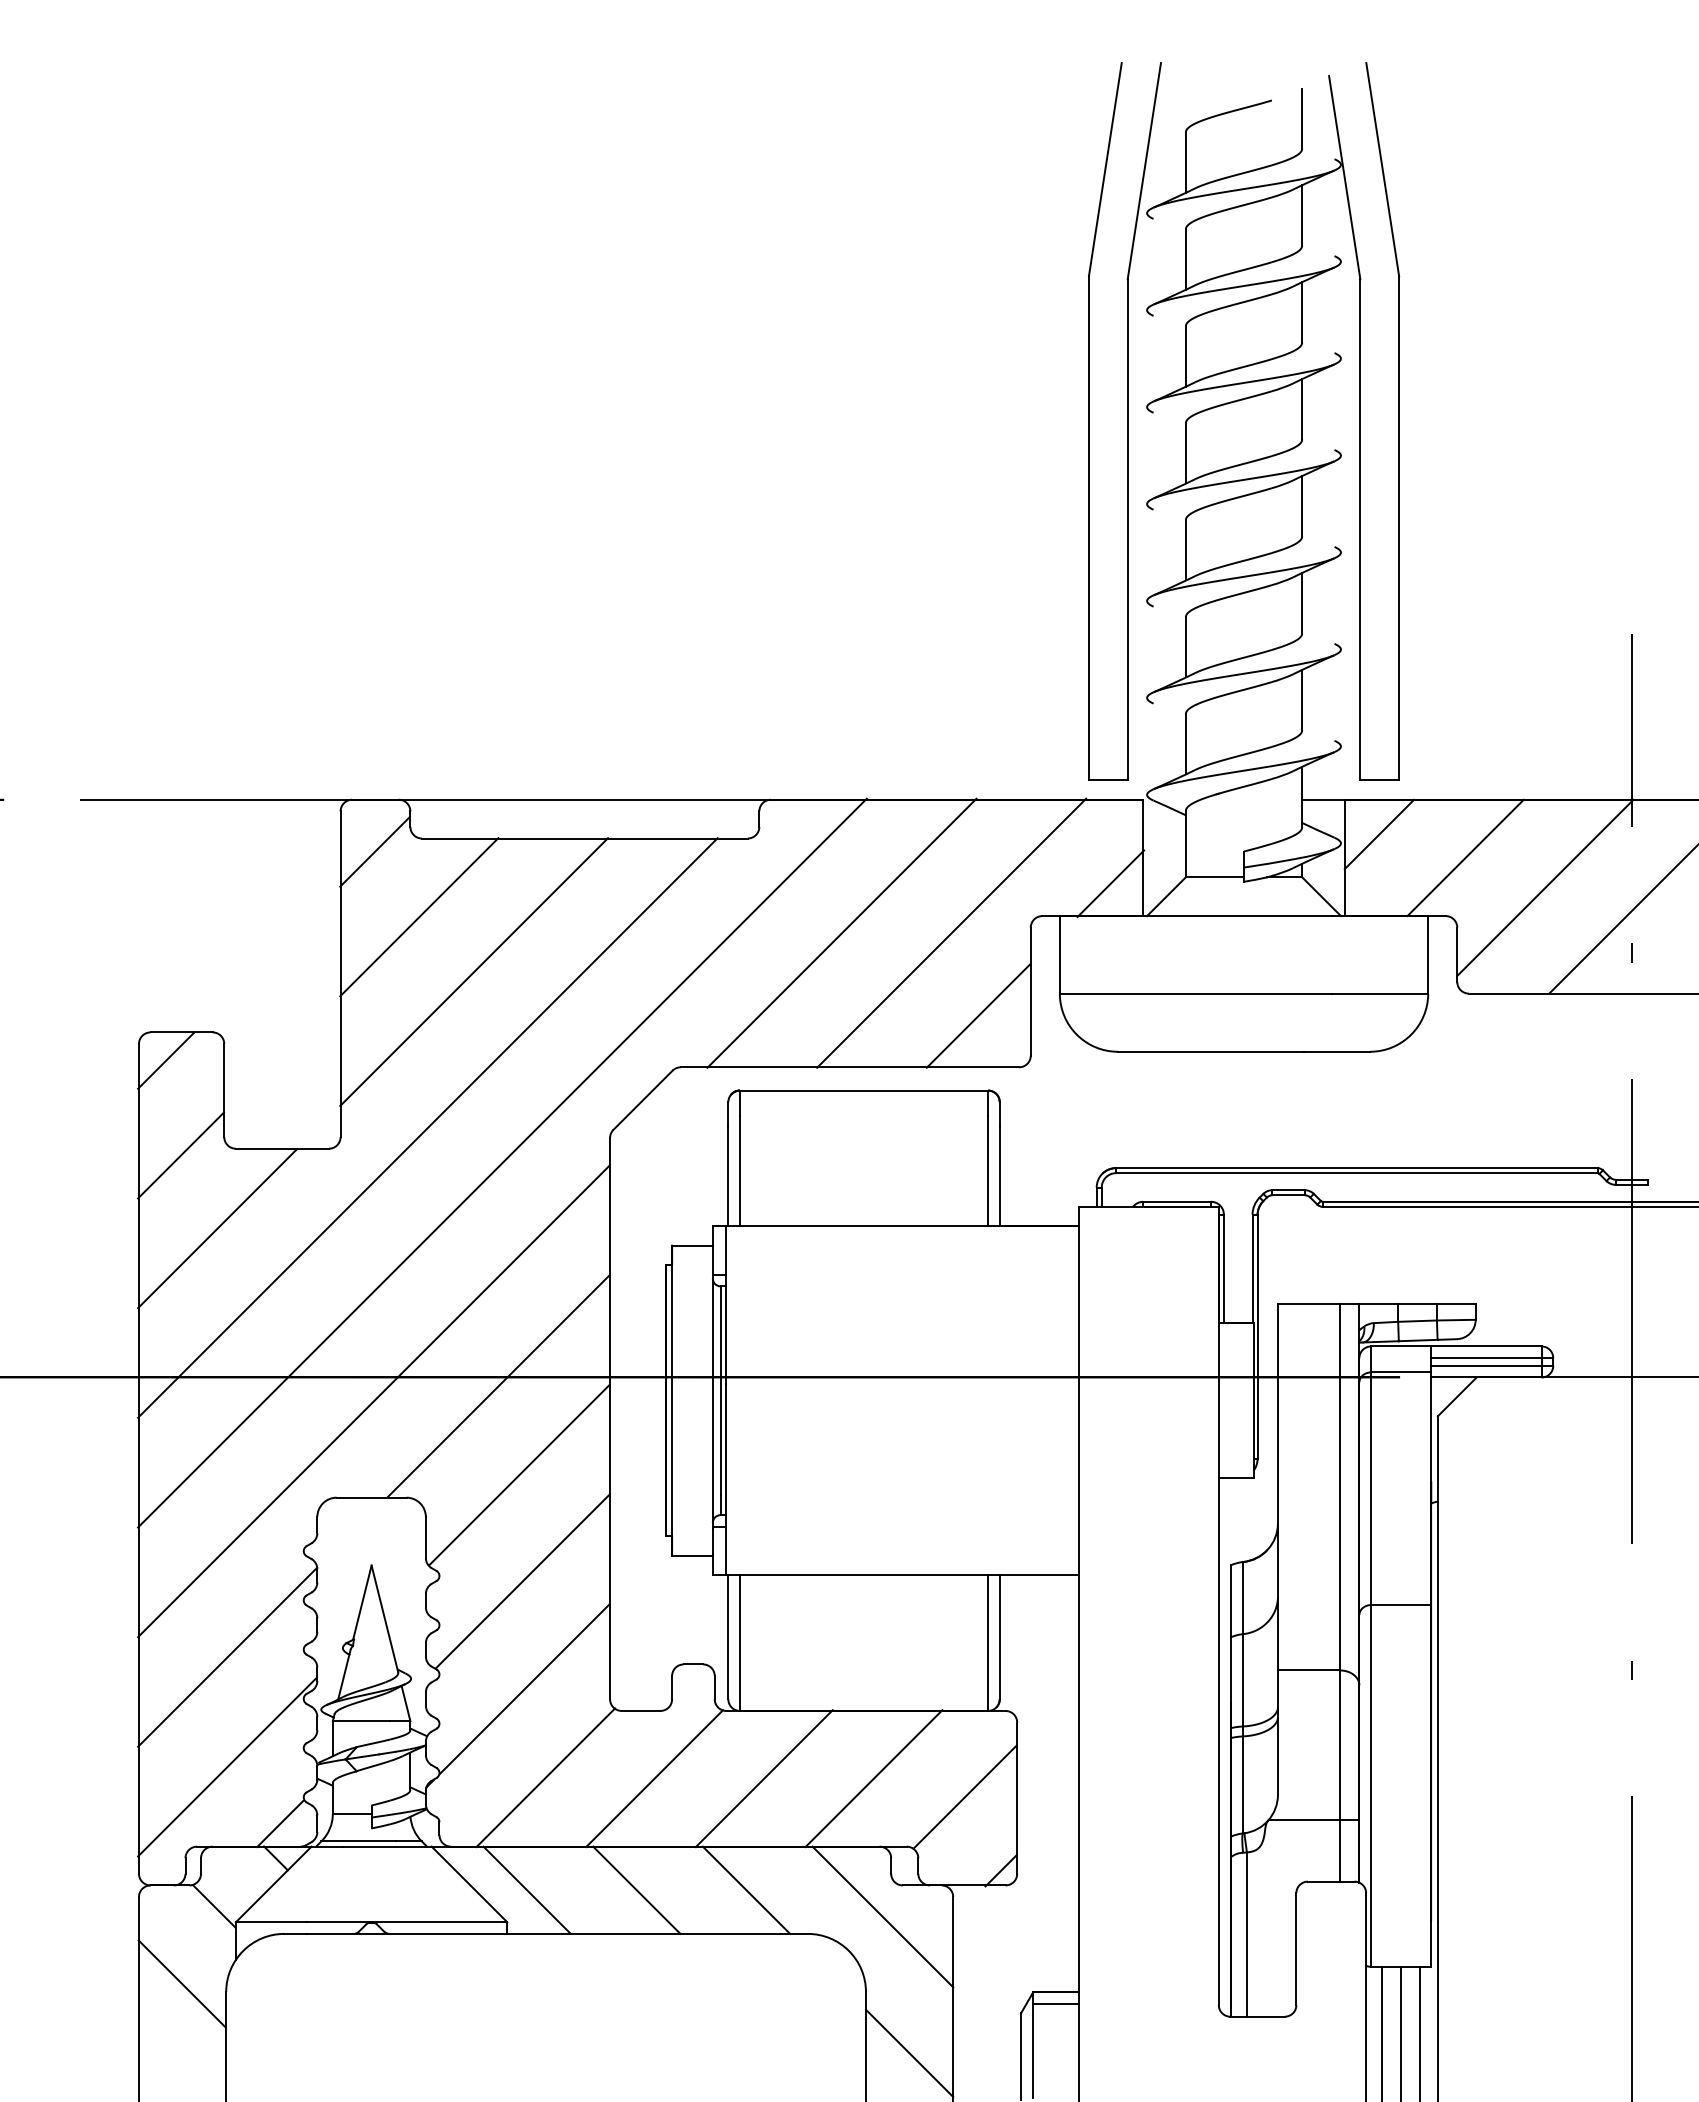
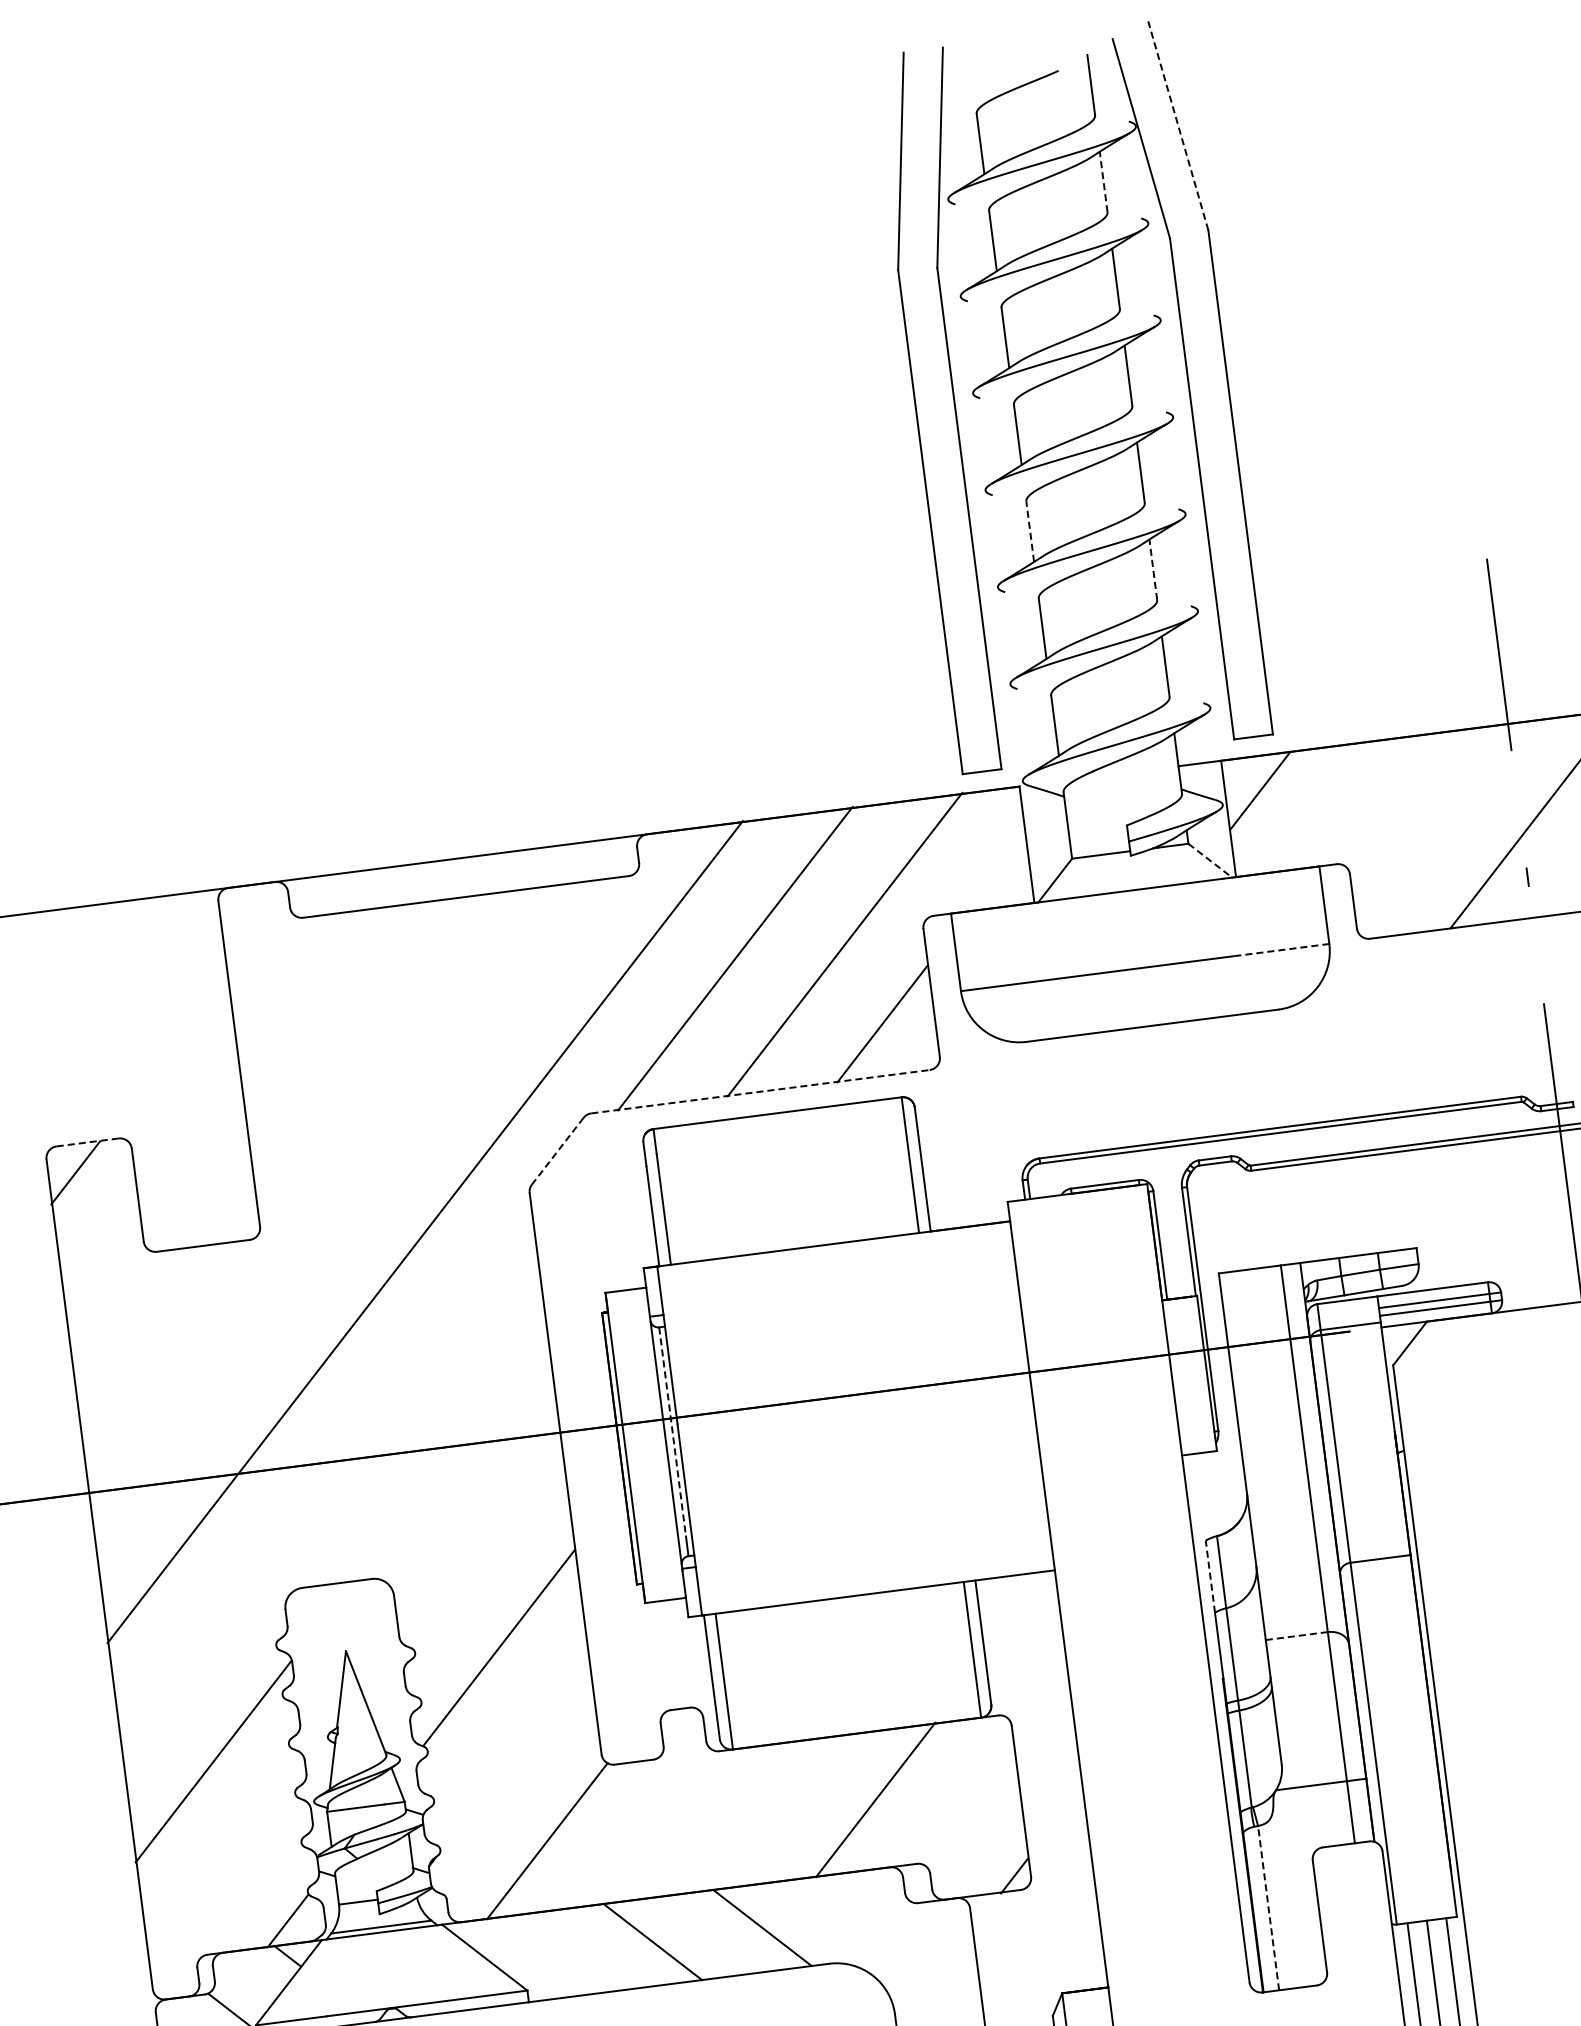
line: (1382, 169) -> (1178, 125), solid -> dashed
line: (1302, 215) -> (1103, 181), solid -> dashed
line: (1185, 549) -> (1029, 530), solid -> dashed
line: (1302, 602) -> (1153, 568), solid -> dashed
line: (374, 851) -> (257, 936), removed
line: (1465, 857) -> (1349, 803), removed
line: (1110, 883) -> (997, 874), removed
line: (1545, 887) -> (1433, 822), removed
line: (1321, 897) -> (1210, 861), solid -> dashed
line: (419, 917) -> (310, 997), removed
line: (474, 972) -> (372, 1045), removed
line: (1380, 993) -> (1281, 949), solid -> dashed
line: (181, 1032) -> (87, 1142), solid -> dashed
line: (850, 1067) -> (761, 1091), solid -> dashed
line: (643, 1100) -> (558, 1151), solid -> dashed
line: (427, 1127) -> (345, 1206), removed
line: (181, 1155) -> (103, 1265), removed
line: (217, 1228) -> (148, 1333), removed
line: (498, 1385) -> (449, 1454), removed
line: (720, 1390) -> (672, 1431), solid -> dashed
line: (373, 1401) -> (326, 1486), removed
line: (519, 1474) -> (482, 1541), removed
line: (1231, 1600) -> (1210, 1576), solid -> dashed
line: (1309, 1670) -> (1297, 1636), solid -> dashed
line: (524, 1688) -> (514, 1754), removed
line: (227, 1766) -> (227, 1870), removed
line: (654, 1778) -> (656, 1827), removed
line: (763, 1778) -> (765, 1814), removed
line: (964, 1796) -> (968, 1806), removed
line: (526, 1889) -> (542, 1955), removed
line: (882, 1916) -> (901, 1936), removed
line: (1246, 1934) -> (1268, 1908), solid -> dashed
line: (1056, 2004) -> (1087, 2002), removed

